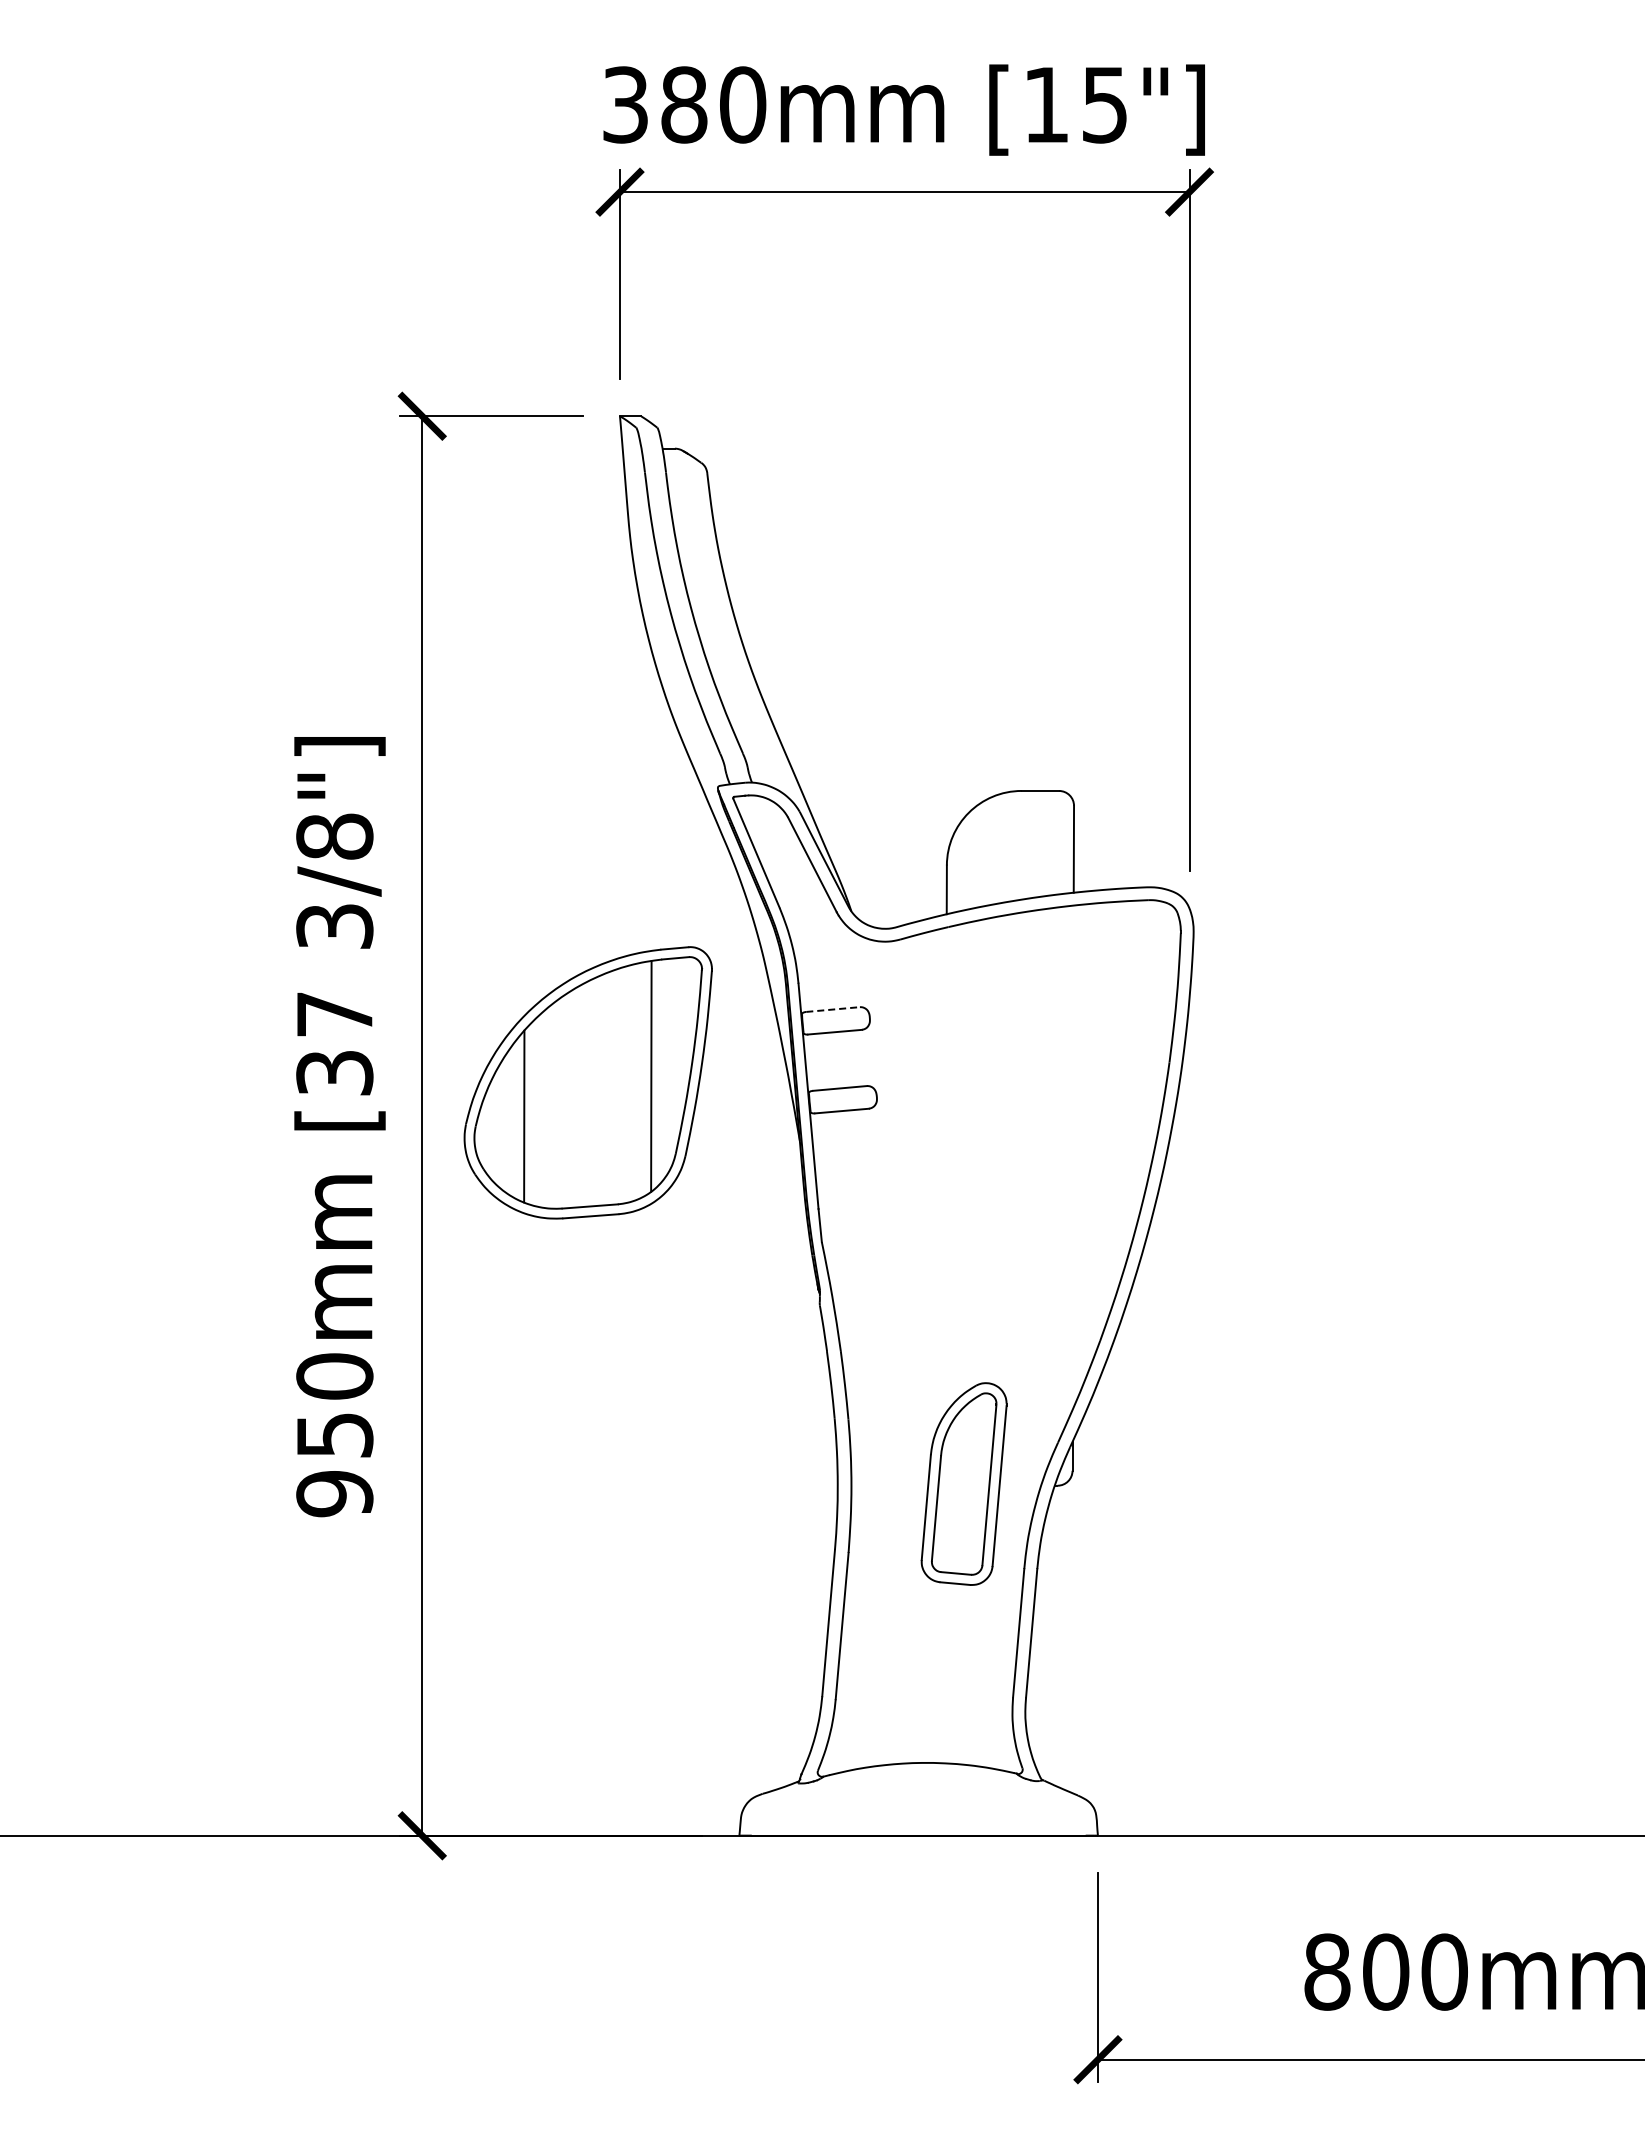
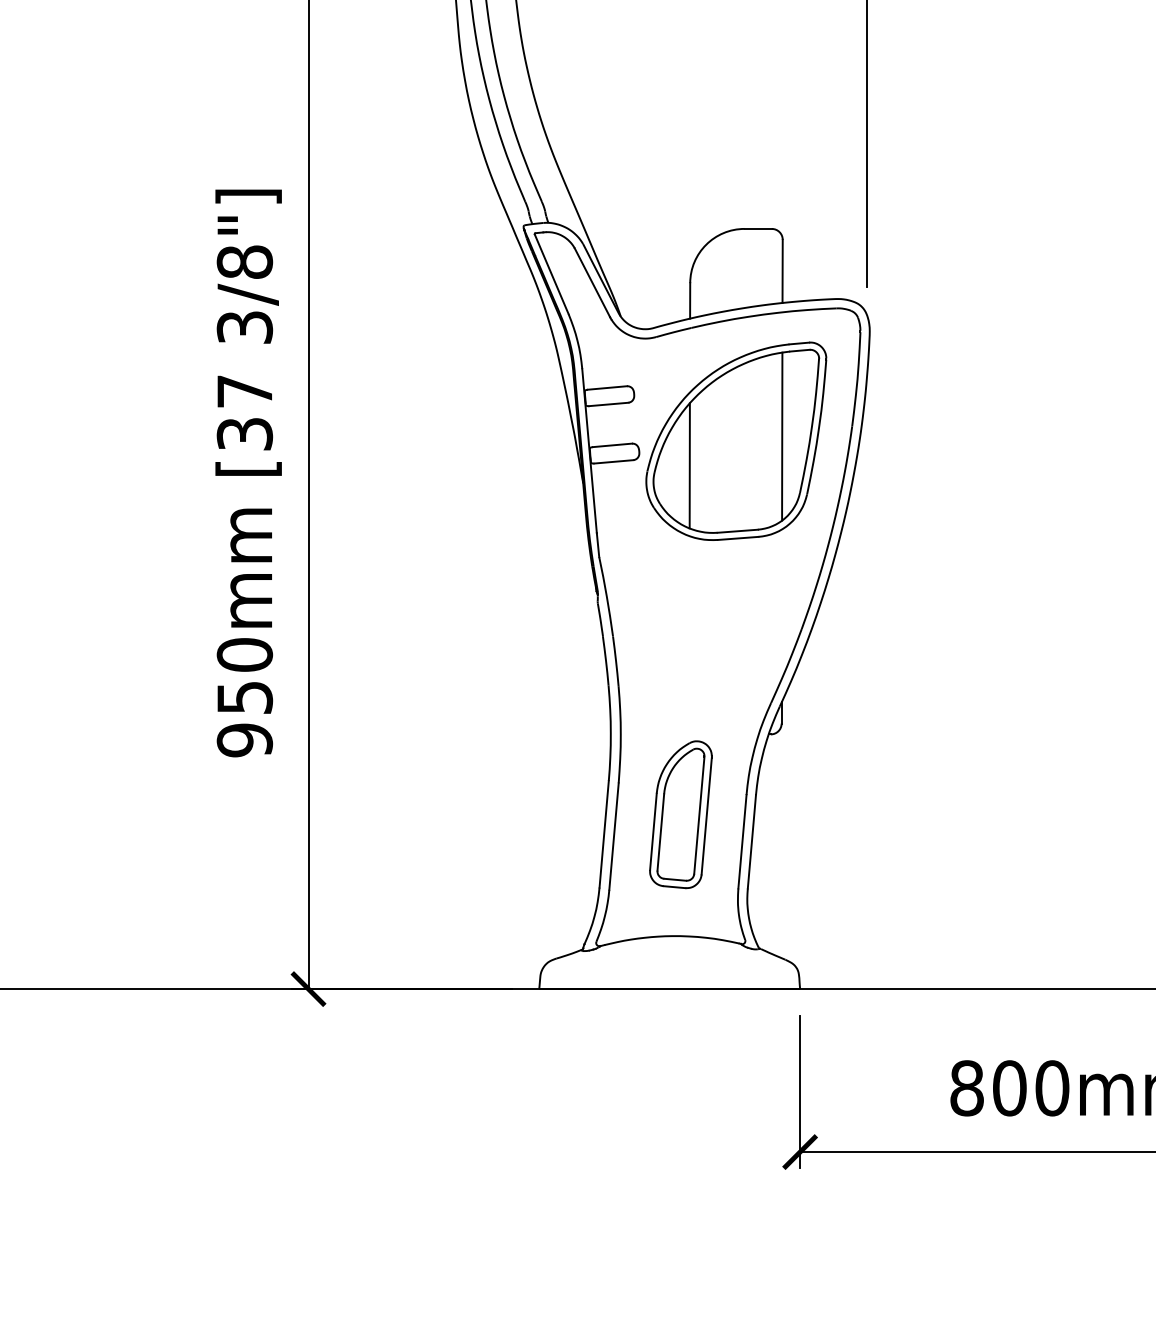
line: (833, 1009) -> (607, 387), dashed -> solid
part: (587, 1082) -> (735, 441), moved
part: (963, 1483) -> (680, 814), moved

